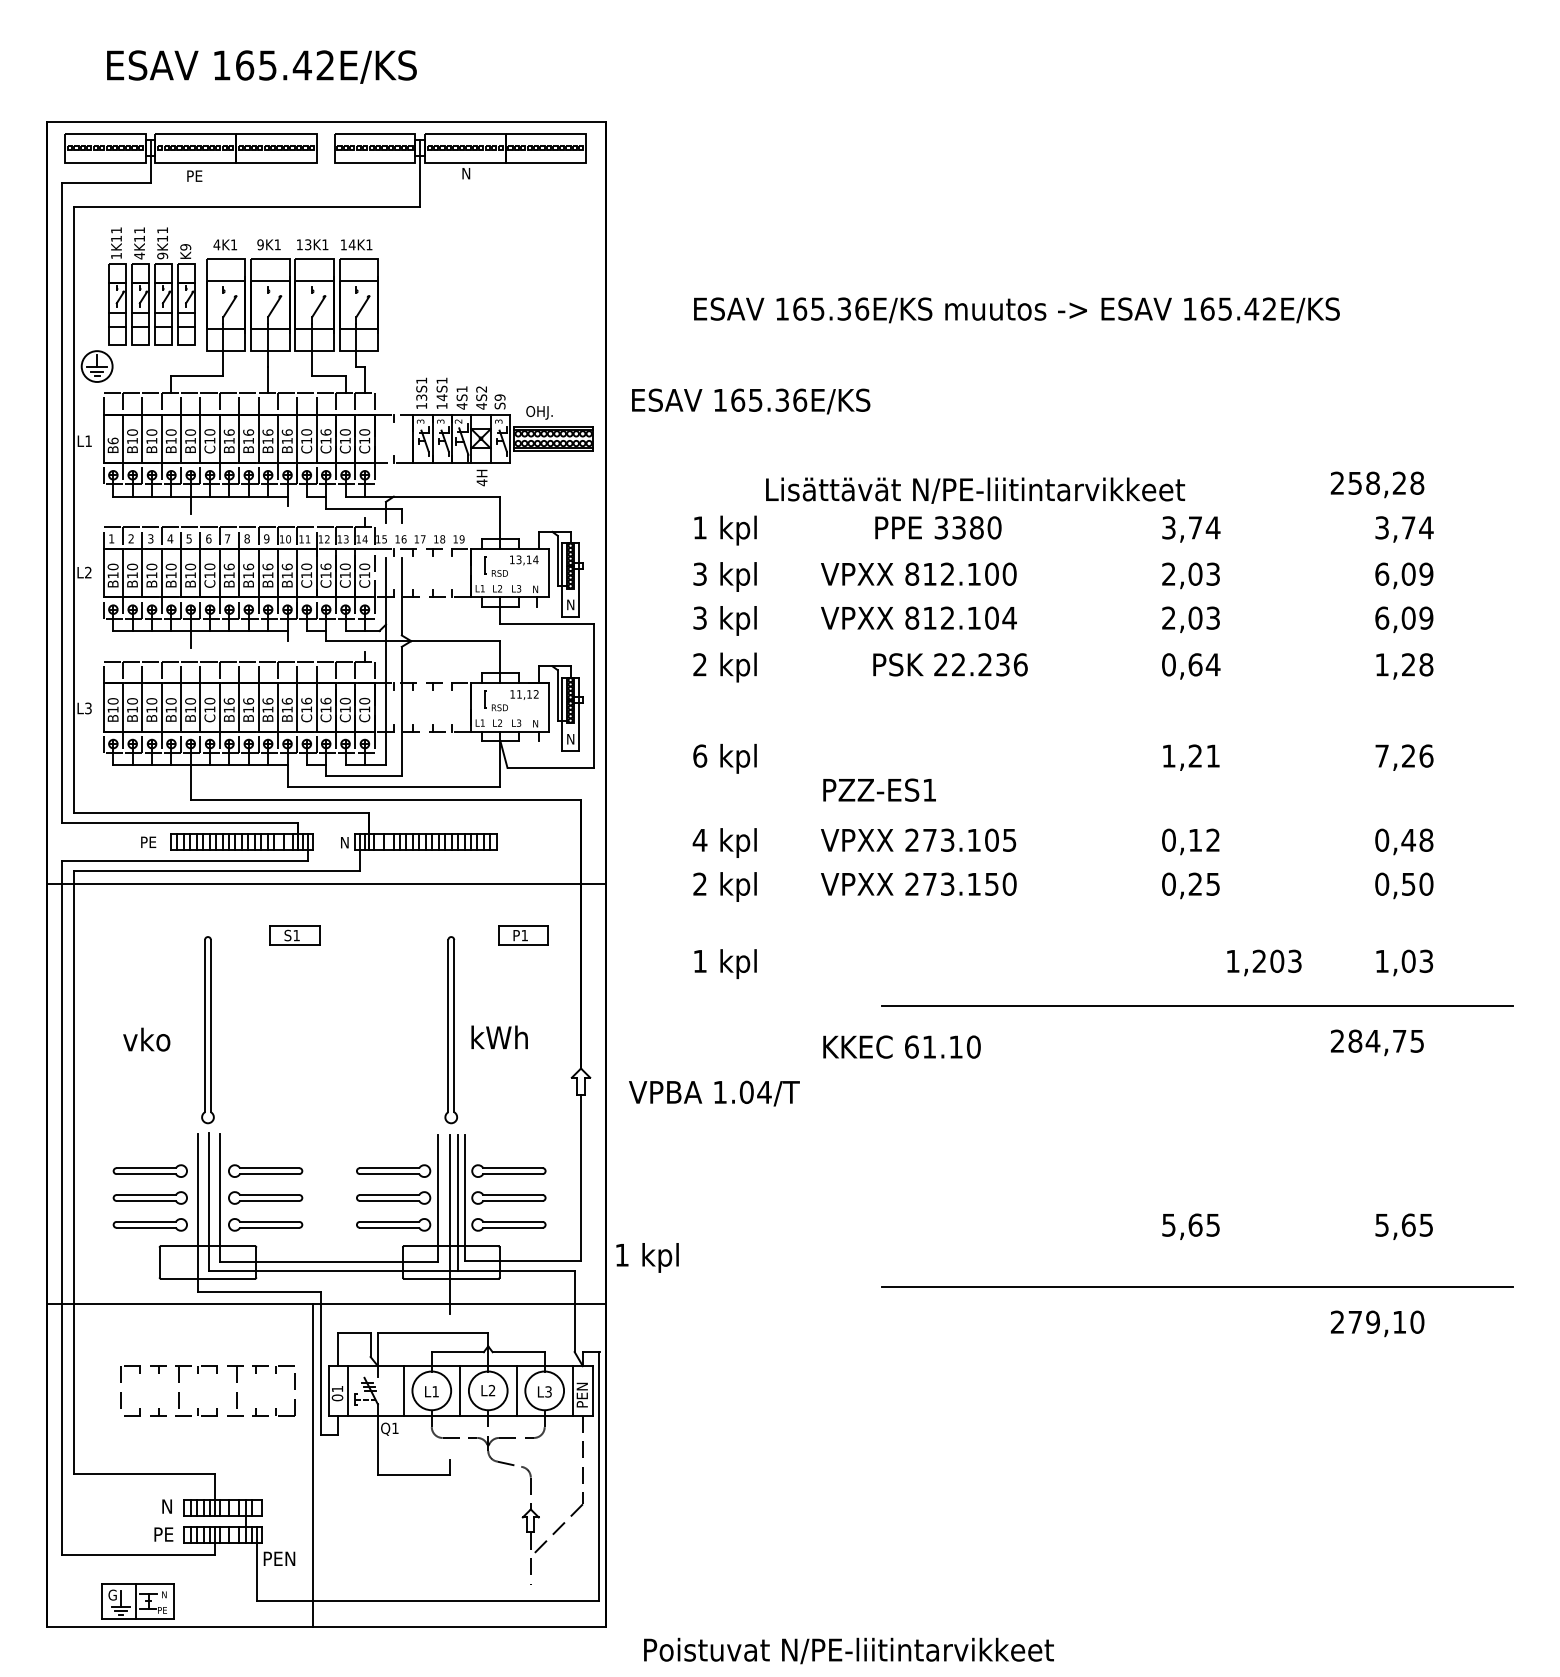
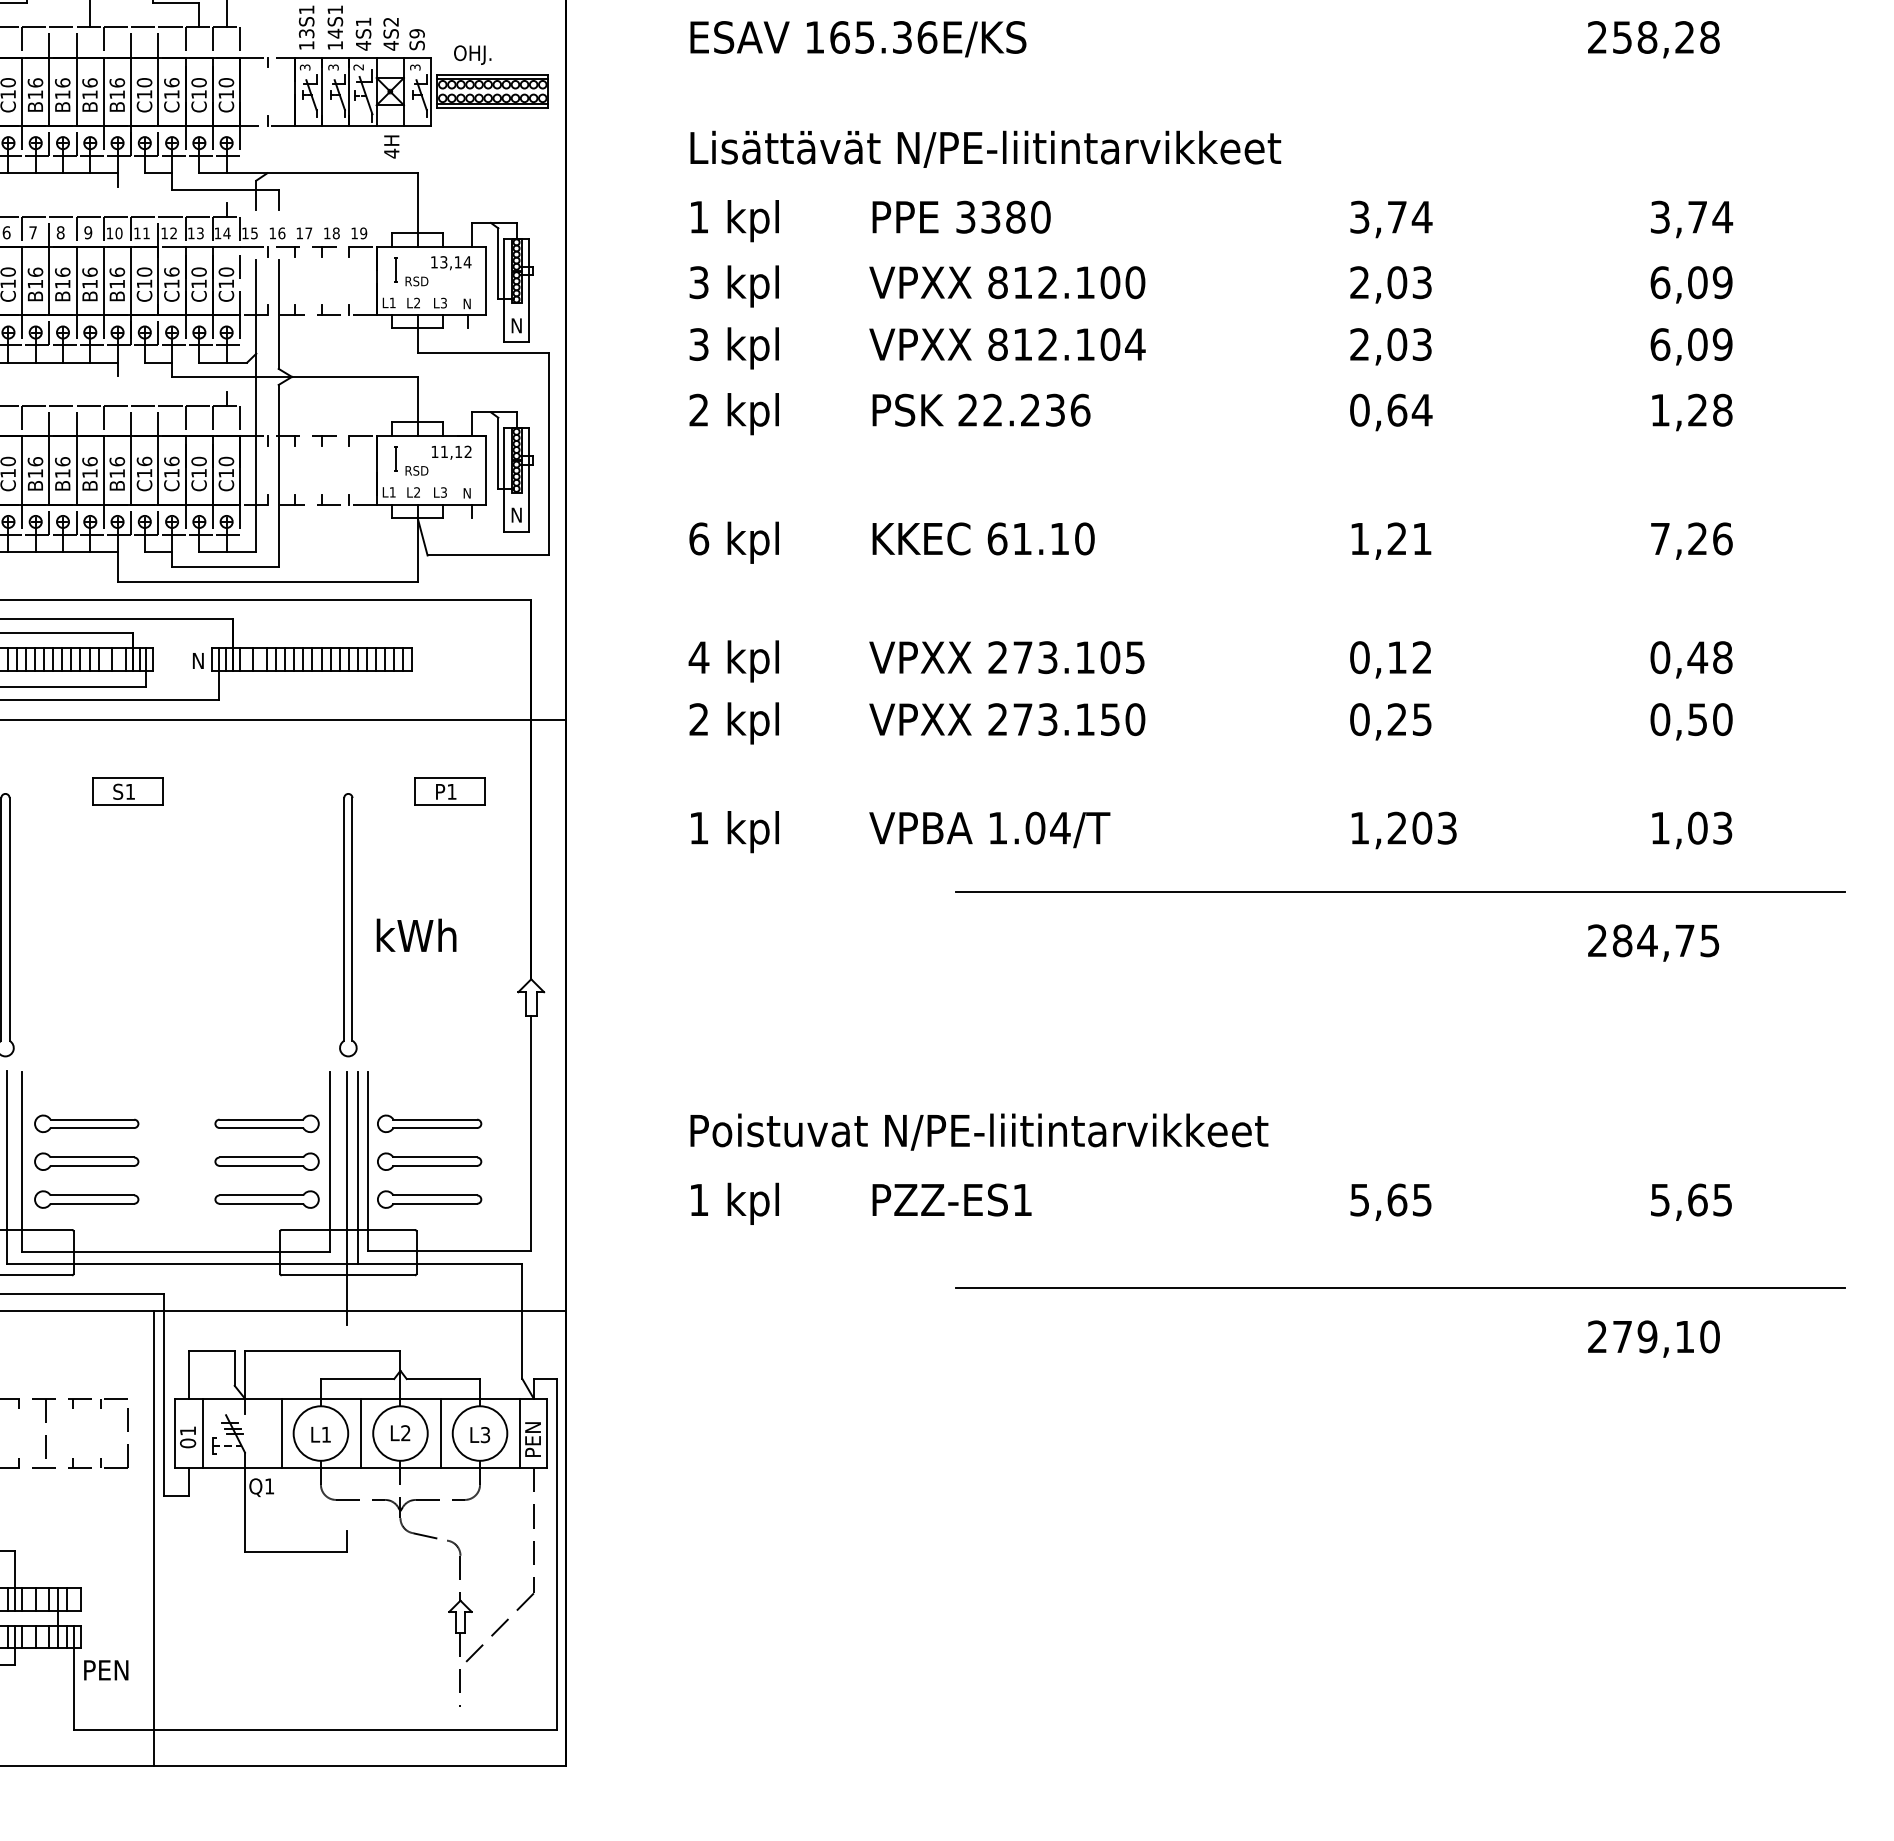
text: (751, 401) -> (858, 39), moved
text: (1377, 484) -> (1653, 39), moved
text: (975, 490) -> (985, 149), moved
text: (938, 527) -> (961, 216), moved
text: (950, 664) -> (981, 409), moved
text: (879, 789) -> (951, 1199), moved
text: (1264, 962) -> (1404, 829), moved
text: (901, 1046) -> (982, 538), moved
text: (714, 1093) -> (989, 829), moved
text: (647, 1257) -> (734, 1203), moved
text: (848, 1650) -> (978, 1131), moved

